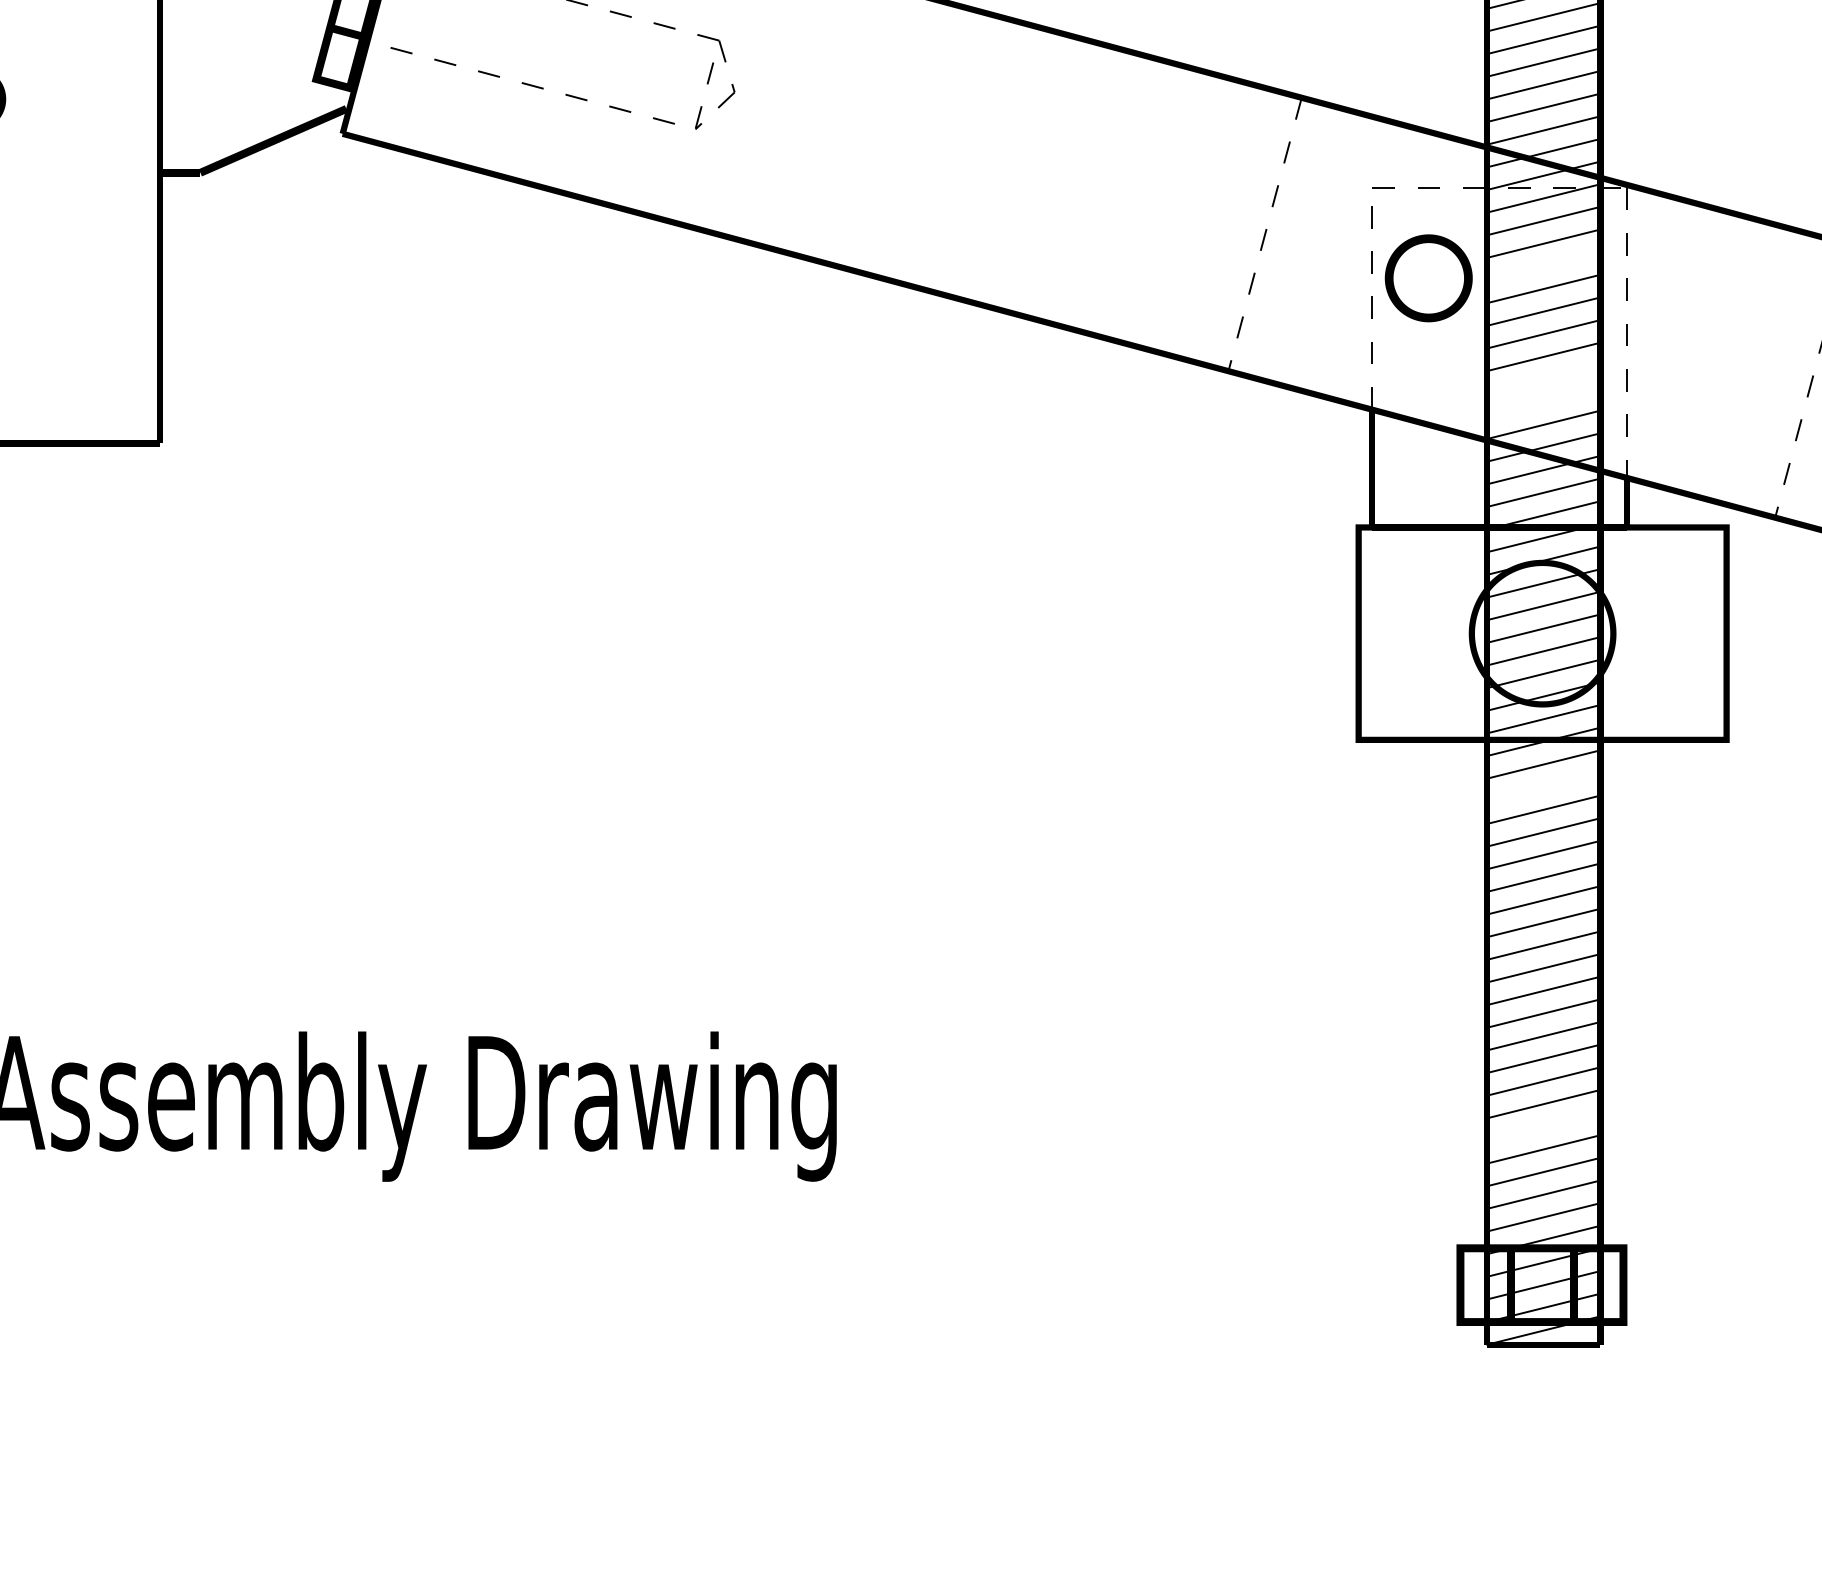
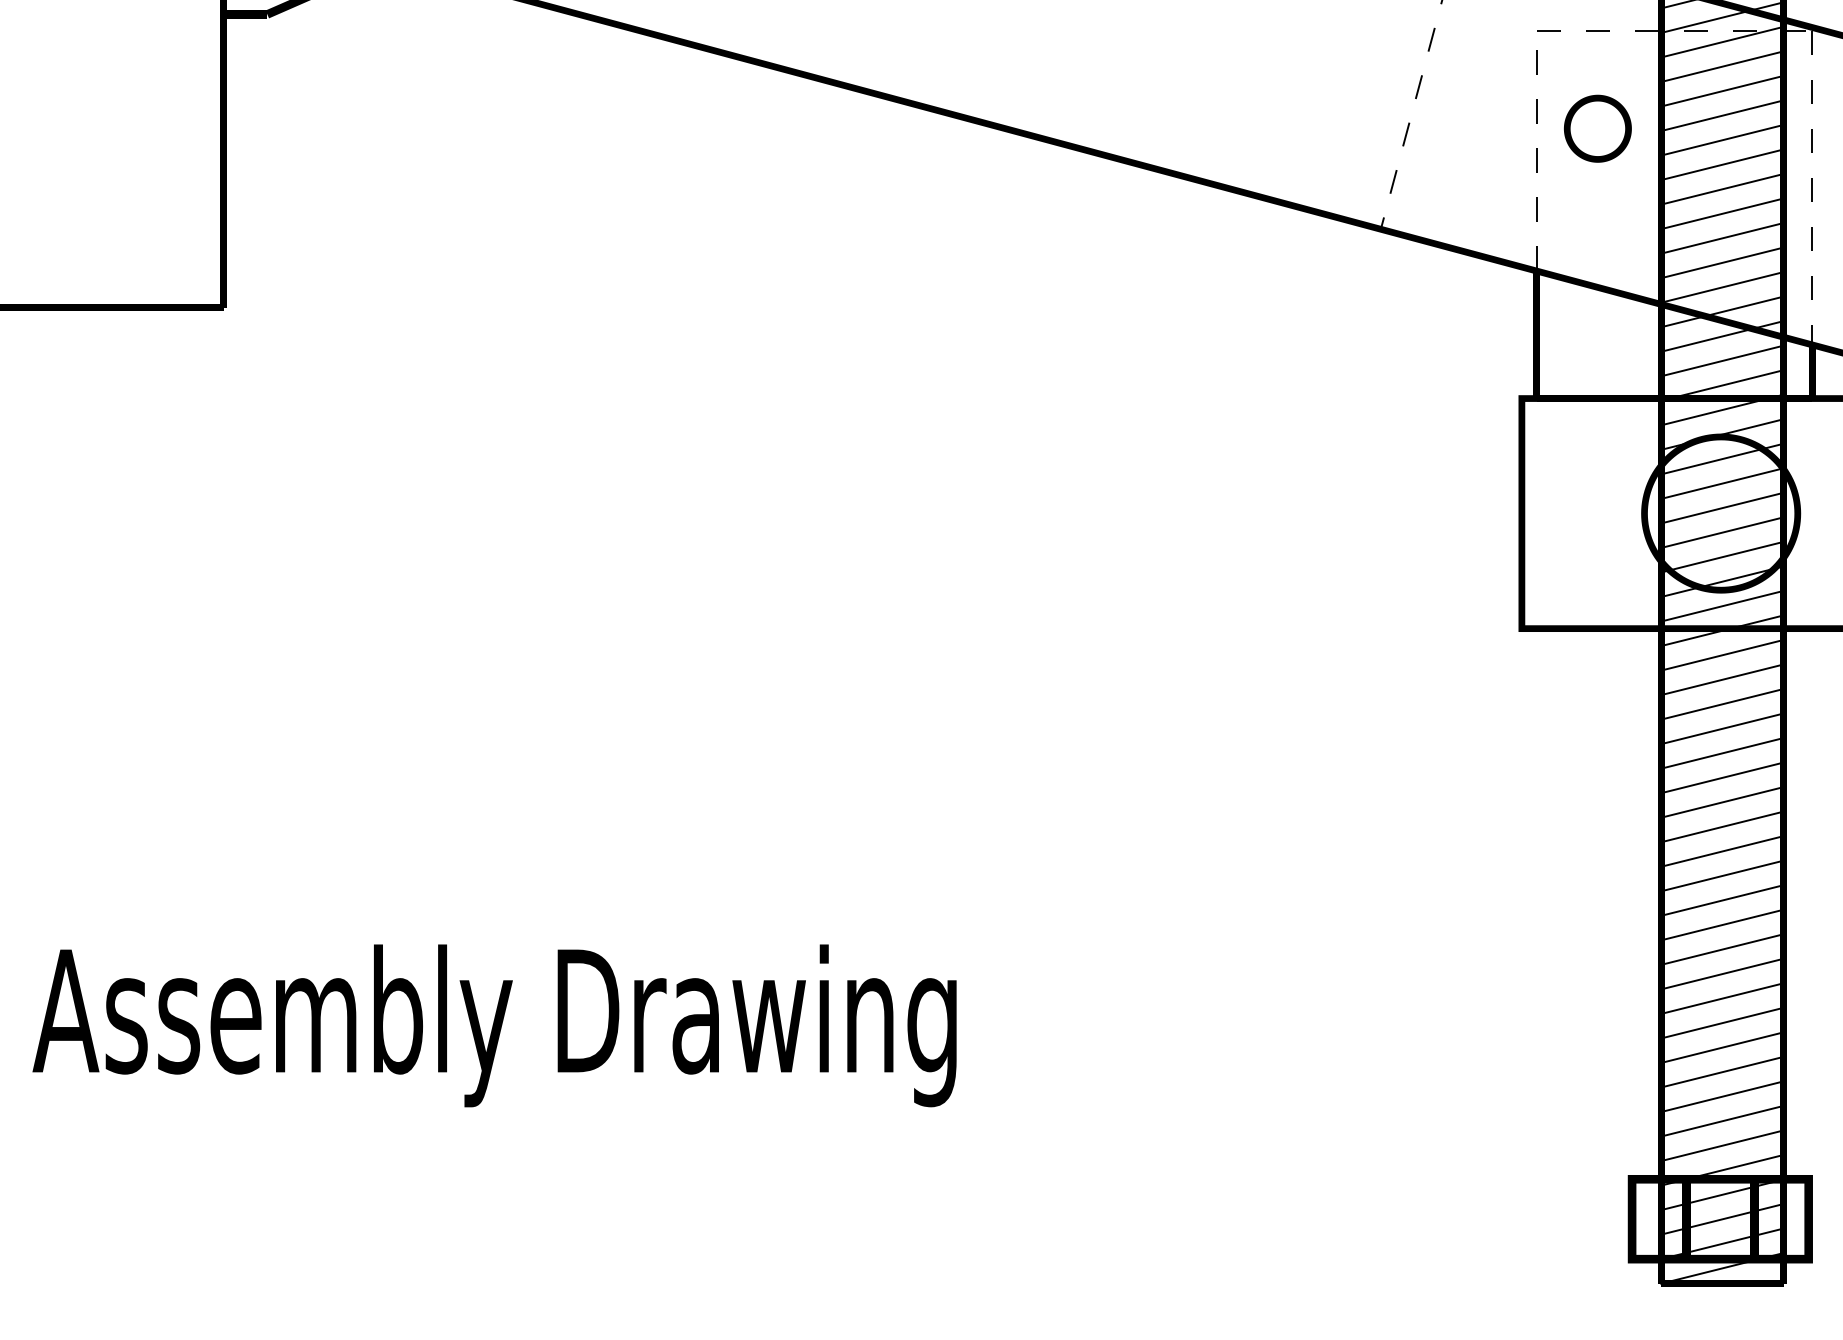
line: (1543, 266) -> (1722, 115), added
part: (1428, 278) -> (1597, 128), size x0.71
line: (1543, 379) -> (1722, 238), added
line: (1543, 402) -> (1722, 263), added
line: (1543, 786) -> (1722, 679), added
line: (1543, 1126) -> (1722, 1047), added

